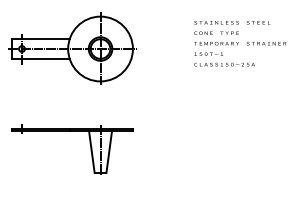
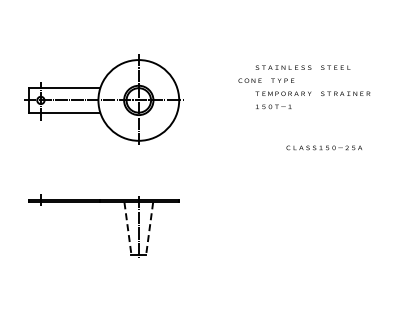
text: (216, 33) -> (266, 80), moved
text: (223, 64) -> (323, 147), moved
line: (91, 151) -> (127, 228), solid -> dashed
line: (109, 151) -> (149, 228), solid -> dashed

